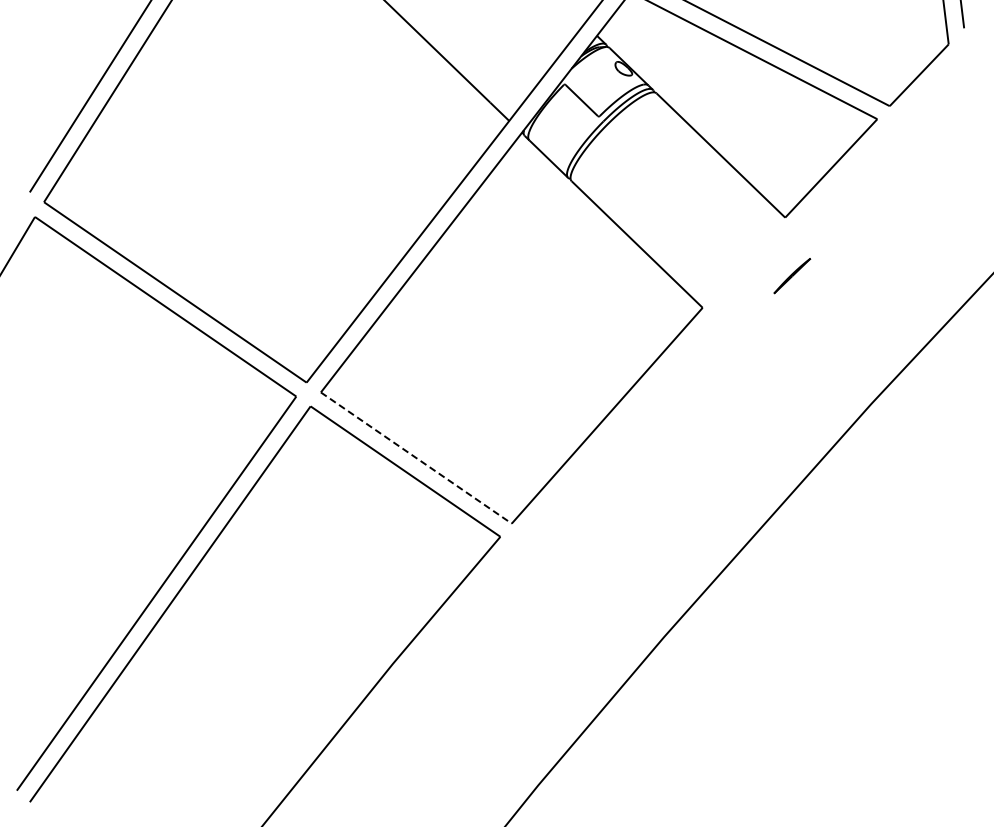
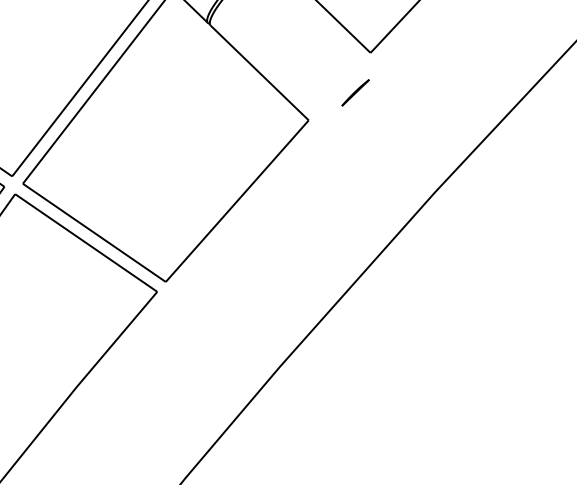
line: (792, 276) -> (355, 93), moved
line: (416, 458) -> (94, 233), dashed -> solid

